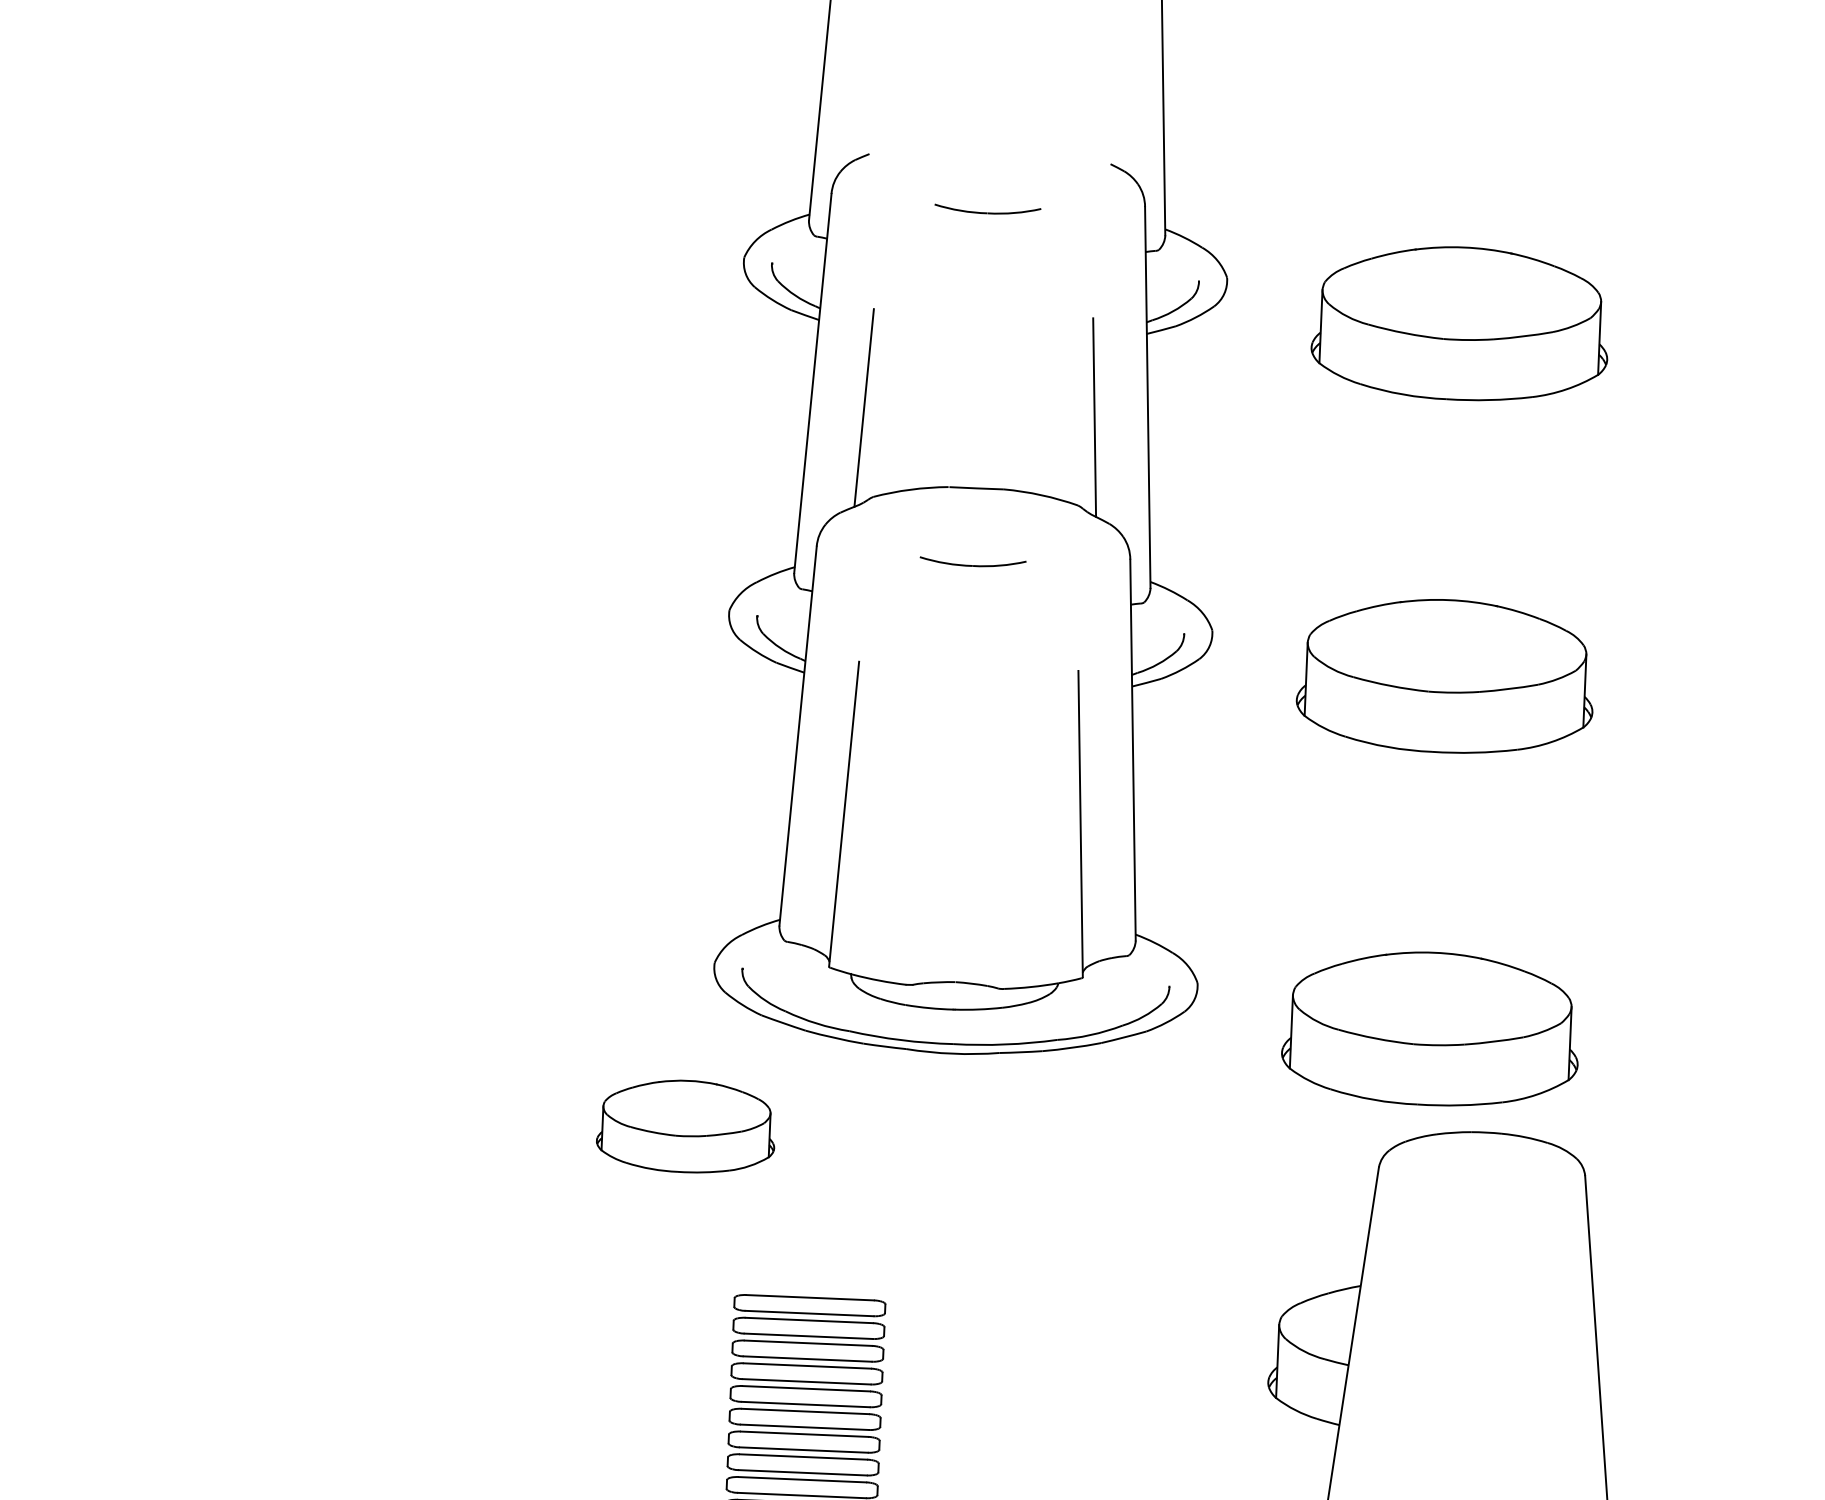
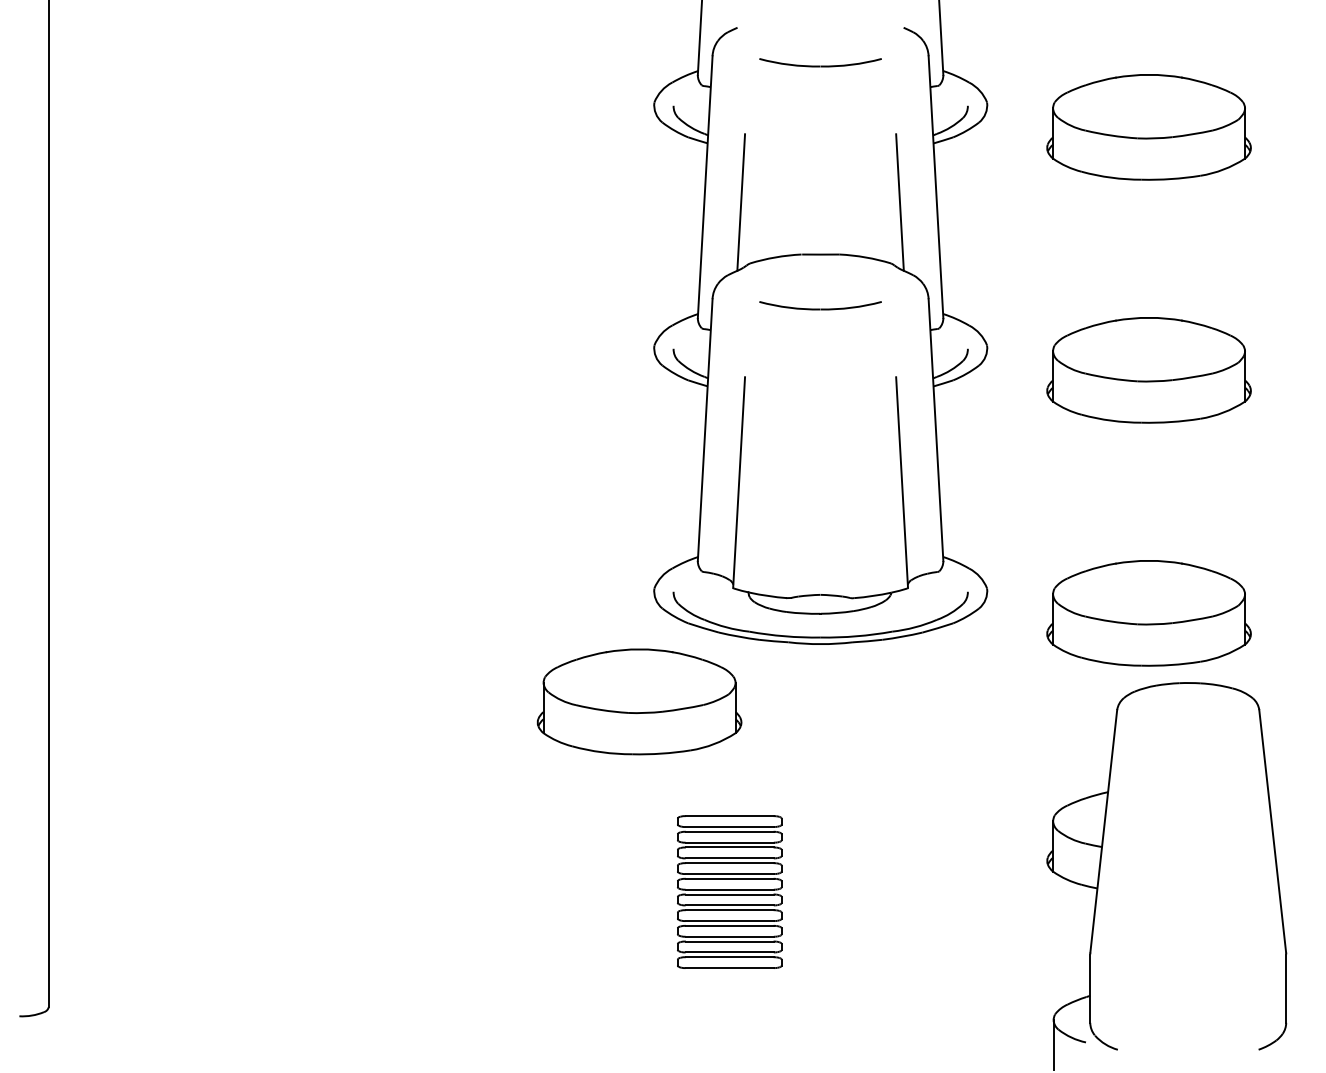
part: (987, 209) -> (820, 62), size x1.67
part: (972, 562) -> (820, 305), size x1.67
part: (686, 1125) -> (639, 701), size x1.67

